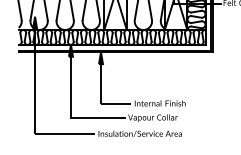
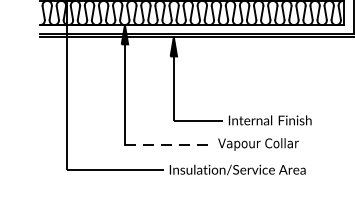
line: (98, 118) -> (169, 144), solid -> dashed

